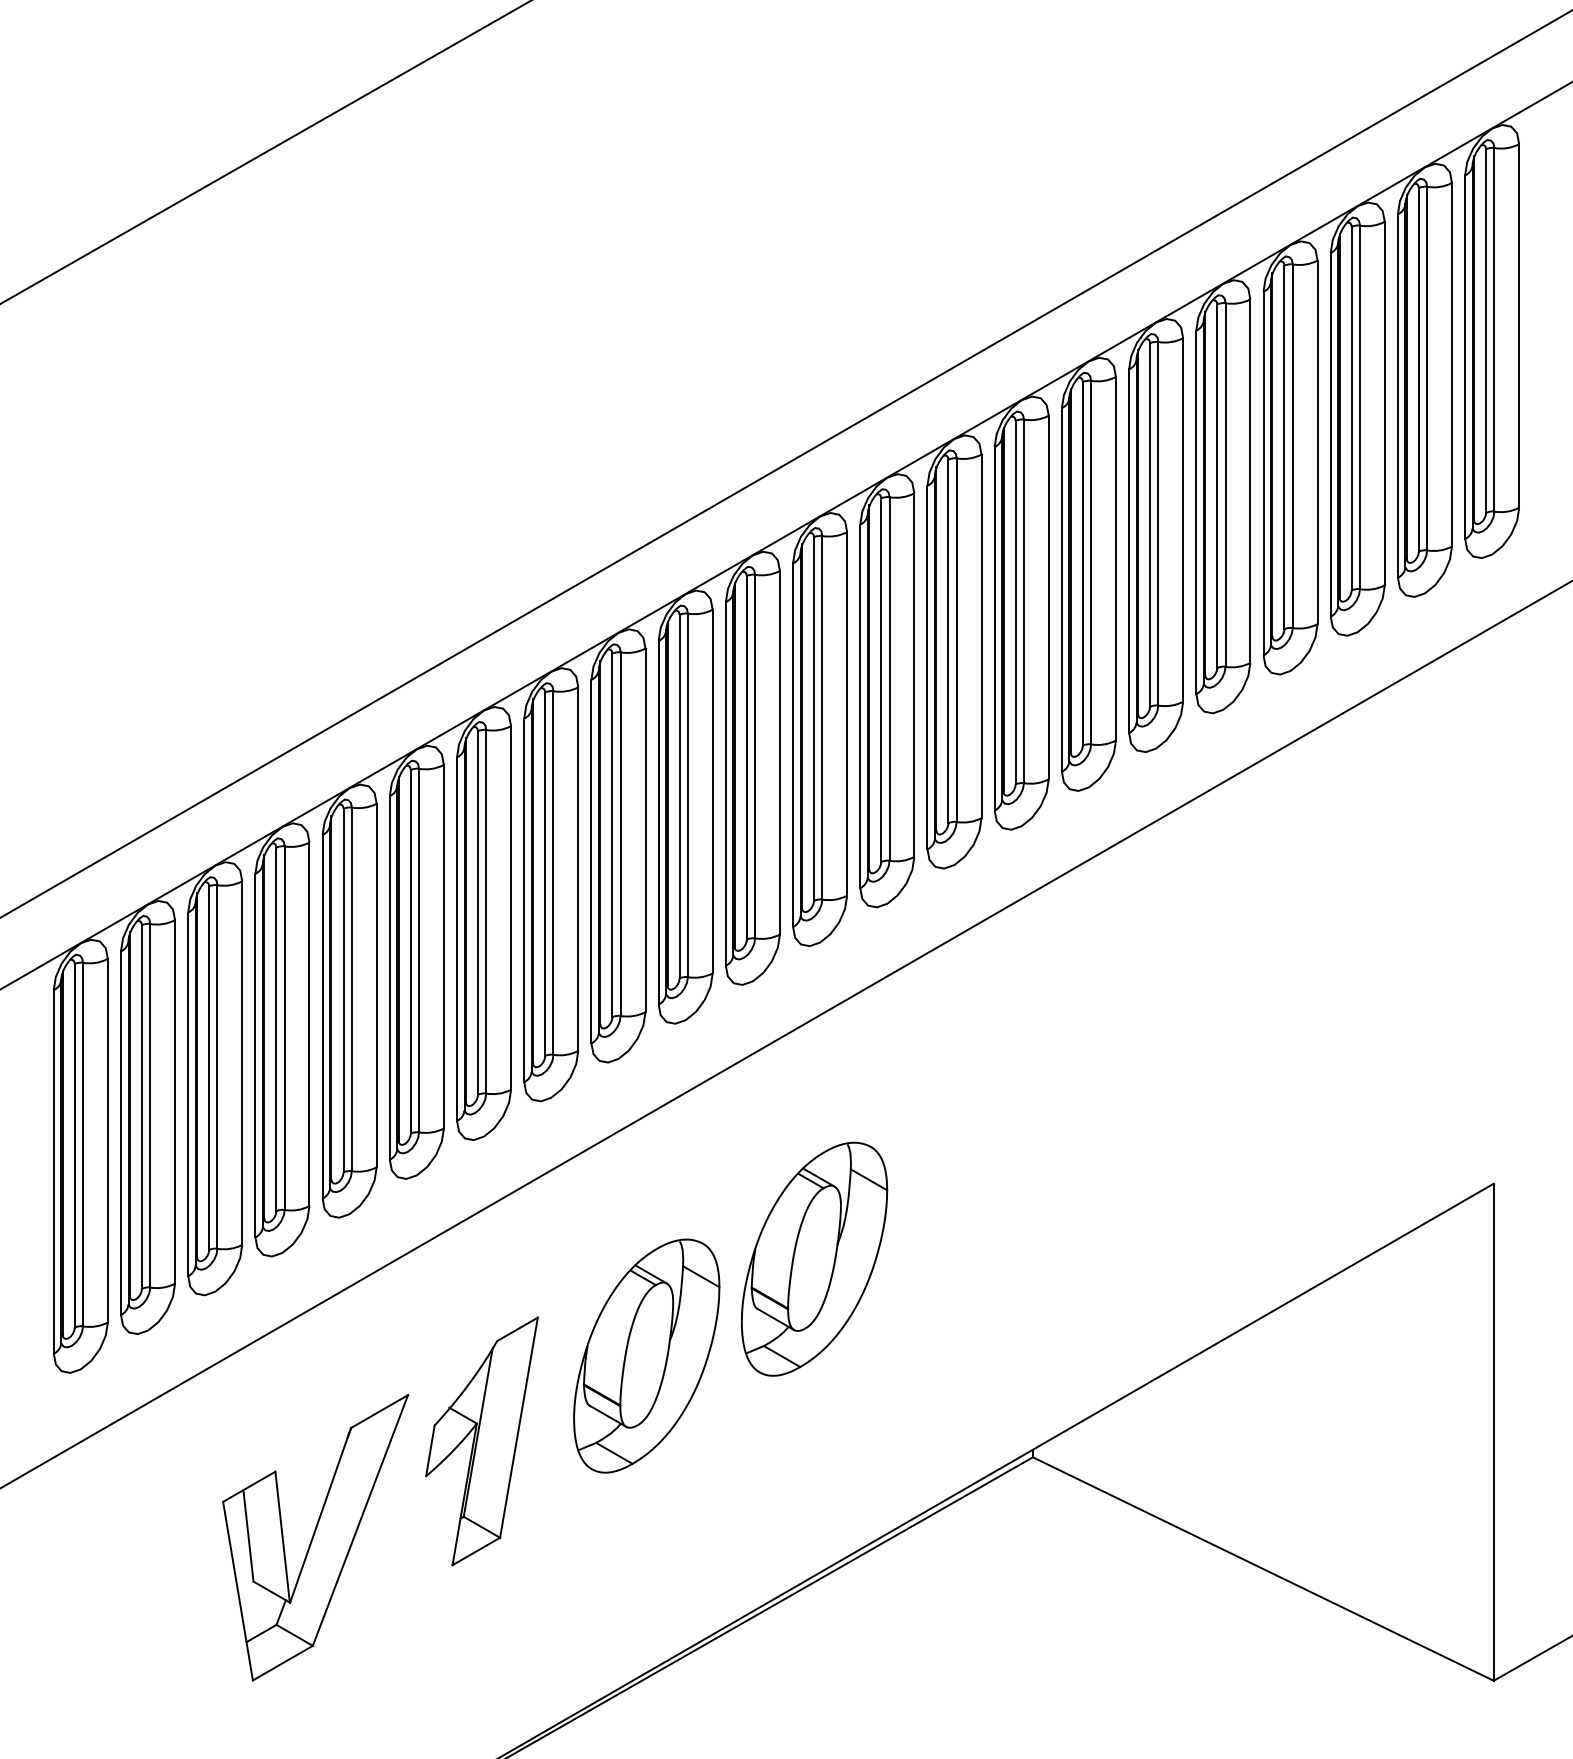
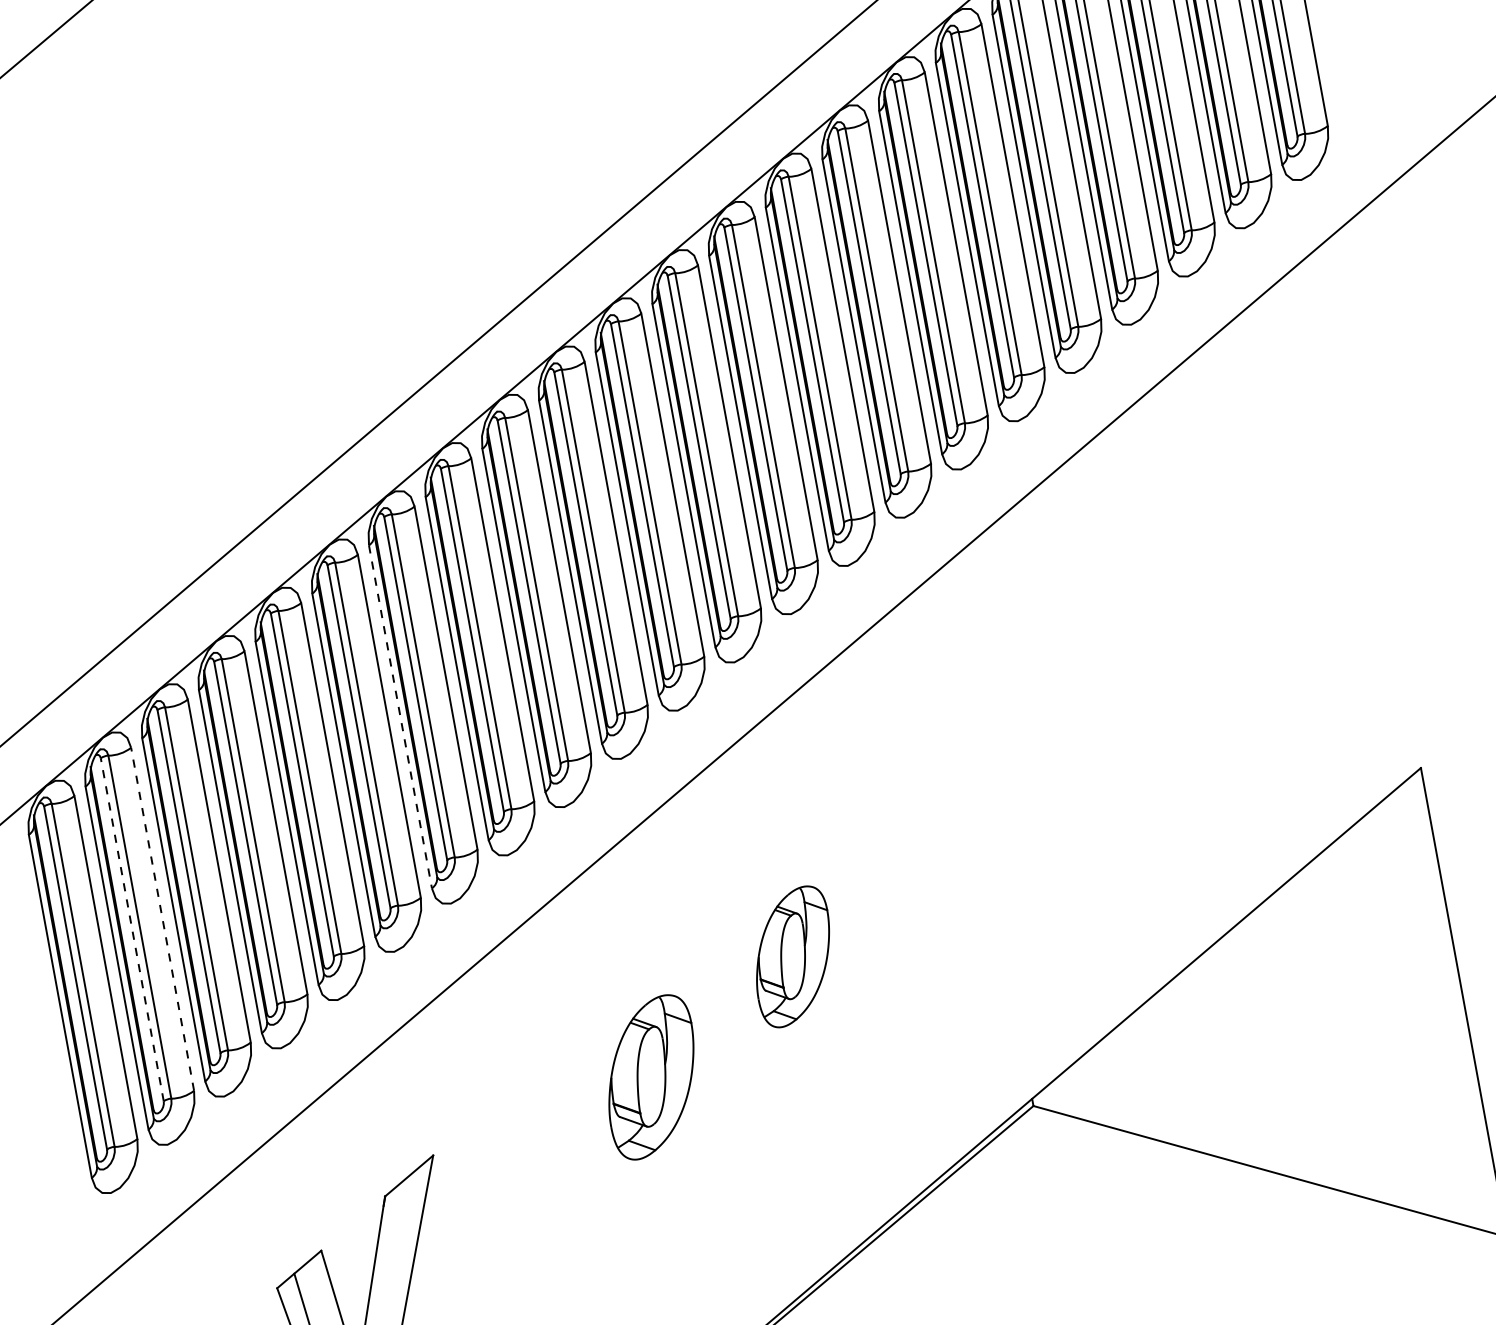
line: (457, 939) -> (400, 717), solid -> dashed
line: (175, 1101) -> (162, 918), solid -> dashed
line: (141, 1107) -> (131, 930), solid -> dashed
part: (814, 1258) -> (793, 956), size x0.6
part: (646, 1355) -> (651, 1076), size x0.7
part: (481, 1441) -> (510, 1186), removed

